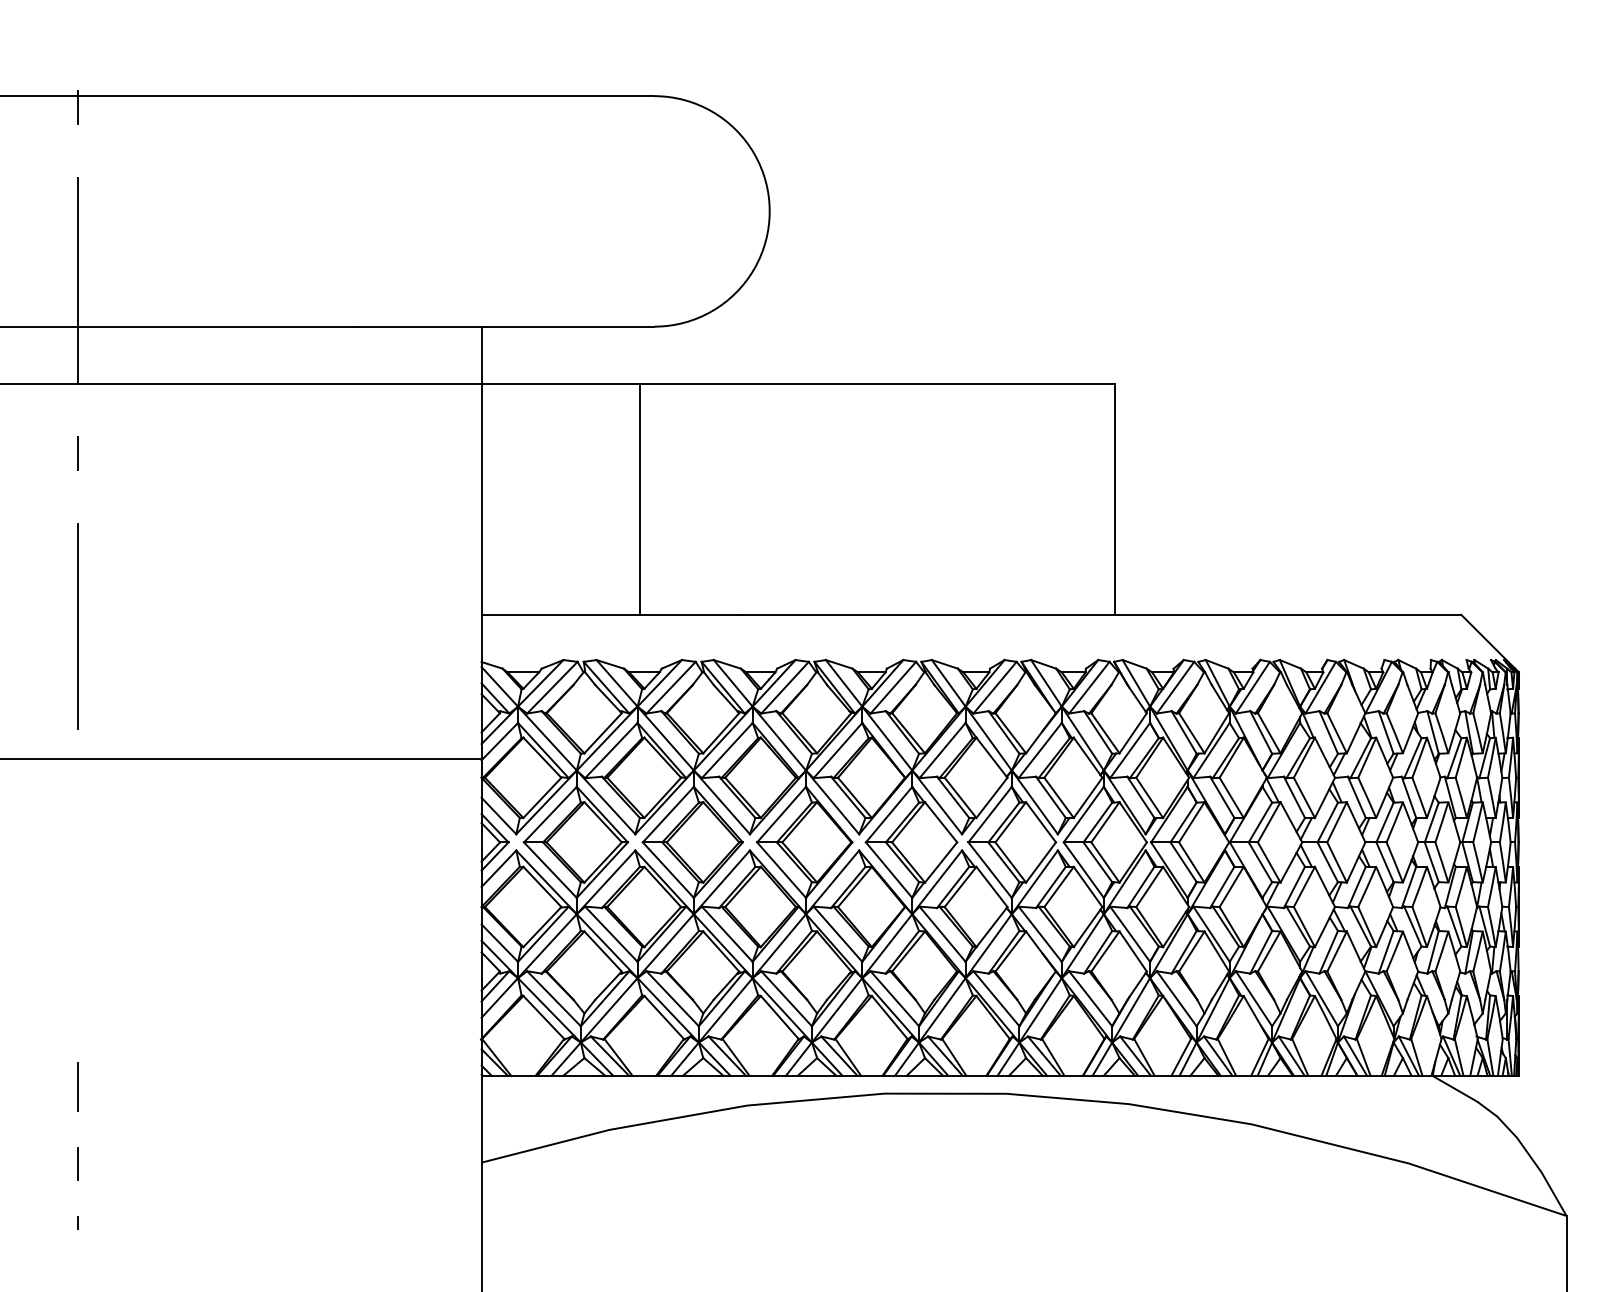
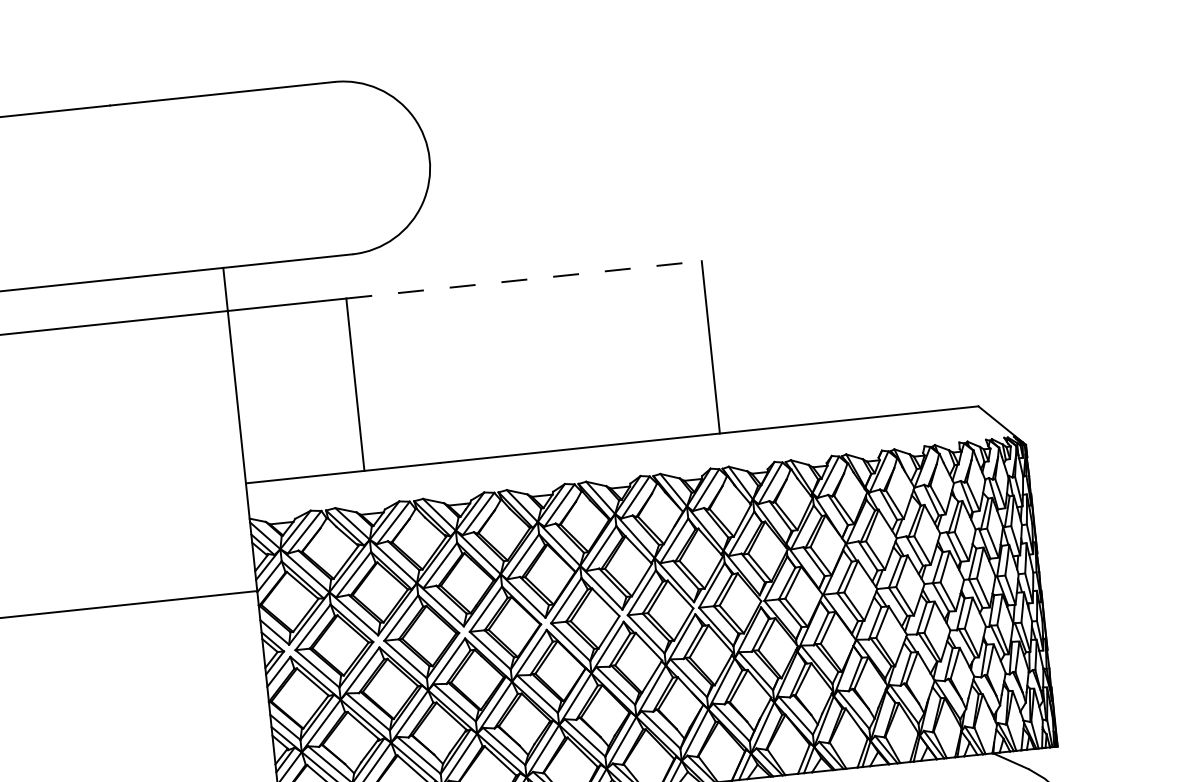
line: (877, 384) -> (523, 280), solid -> dashed

